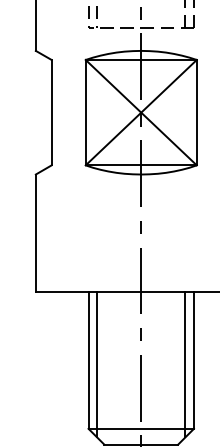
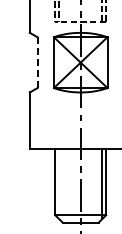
line: (51, 114) -> (37, 63), solid -> dashed
line: (97, 365) -> (59, 184), removed

